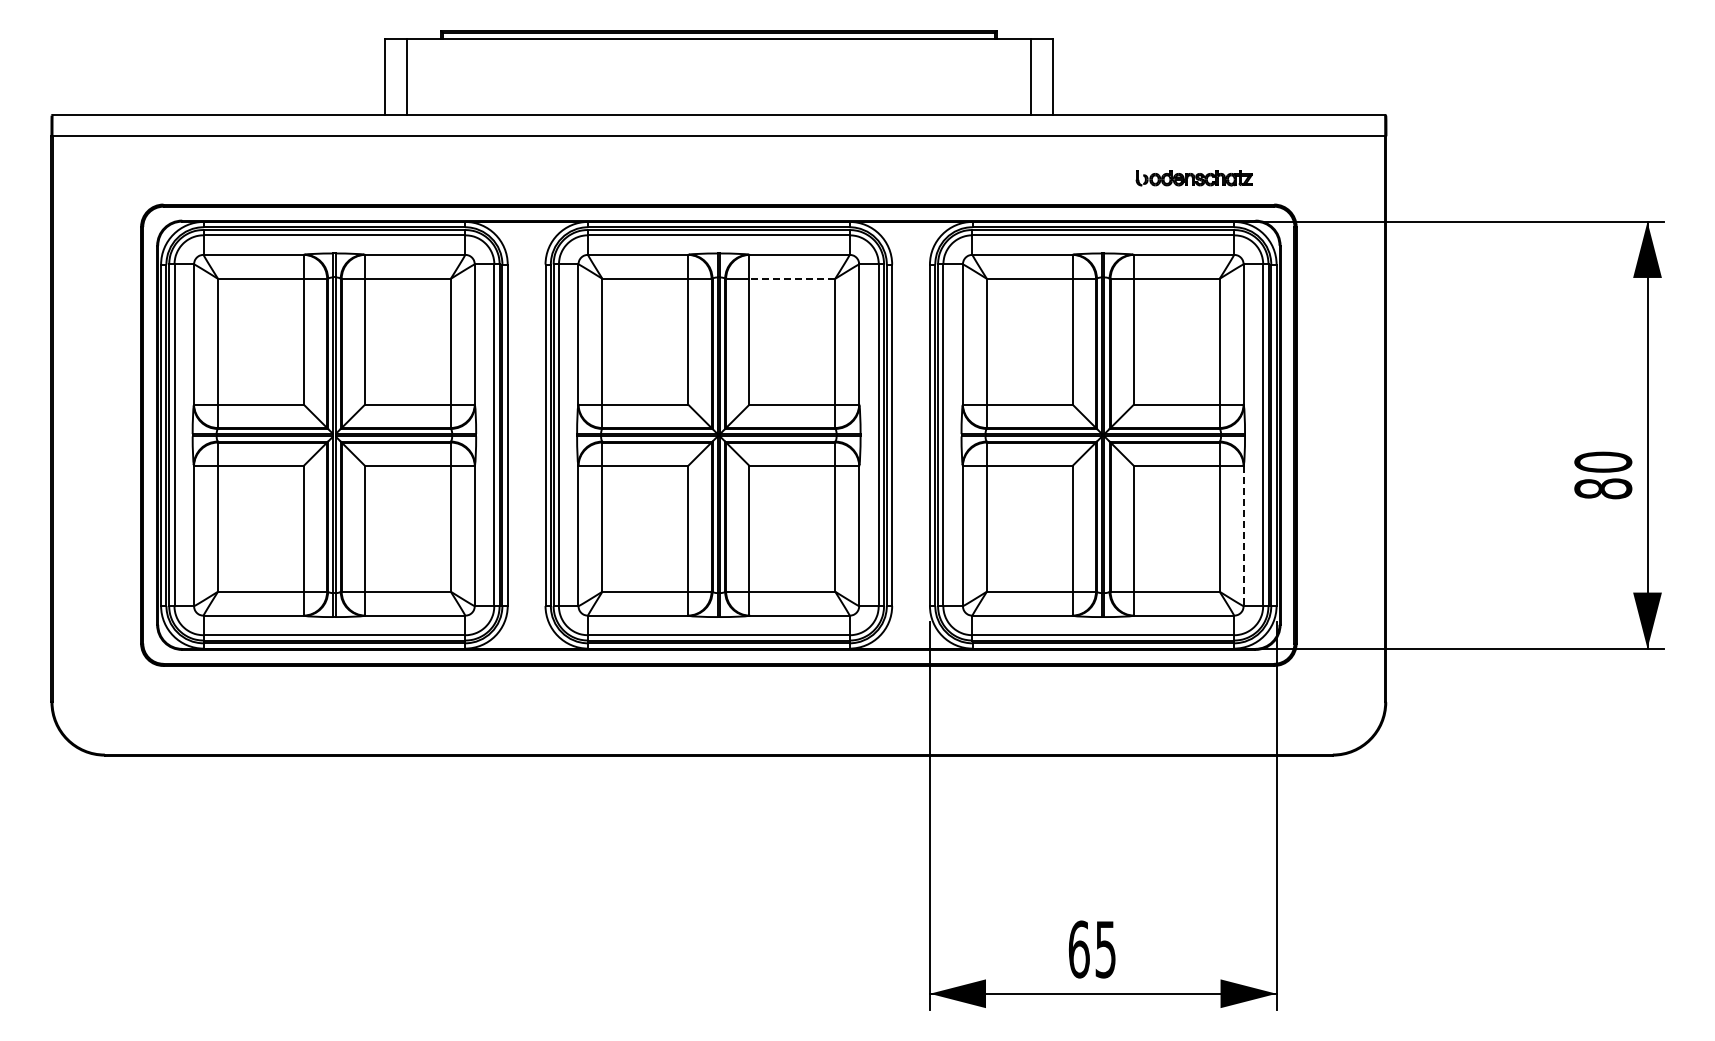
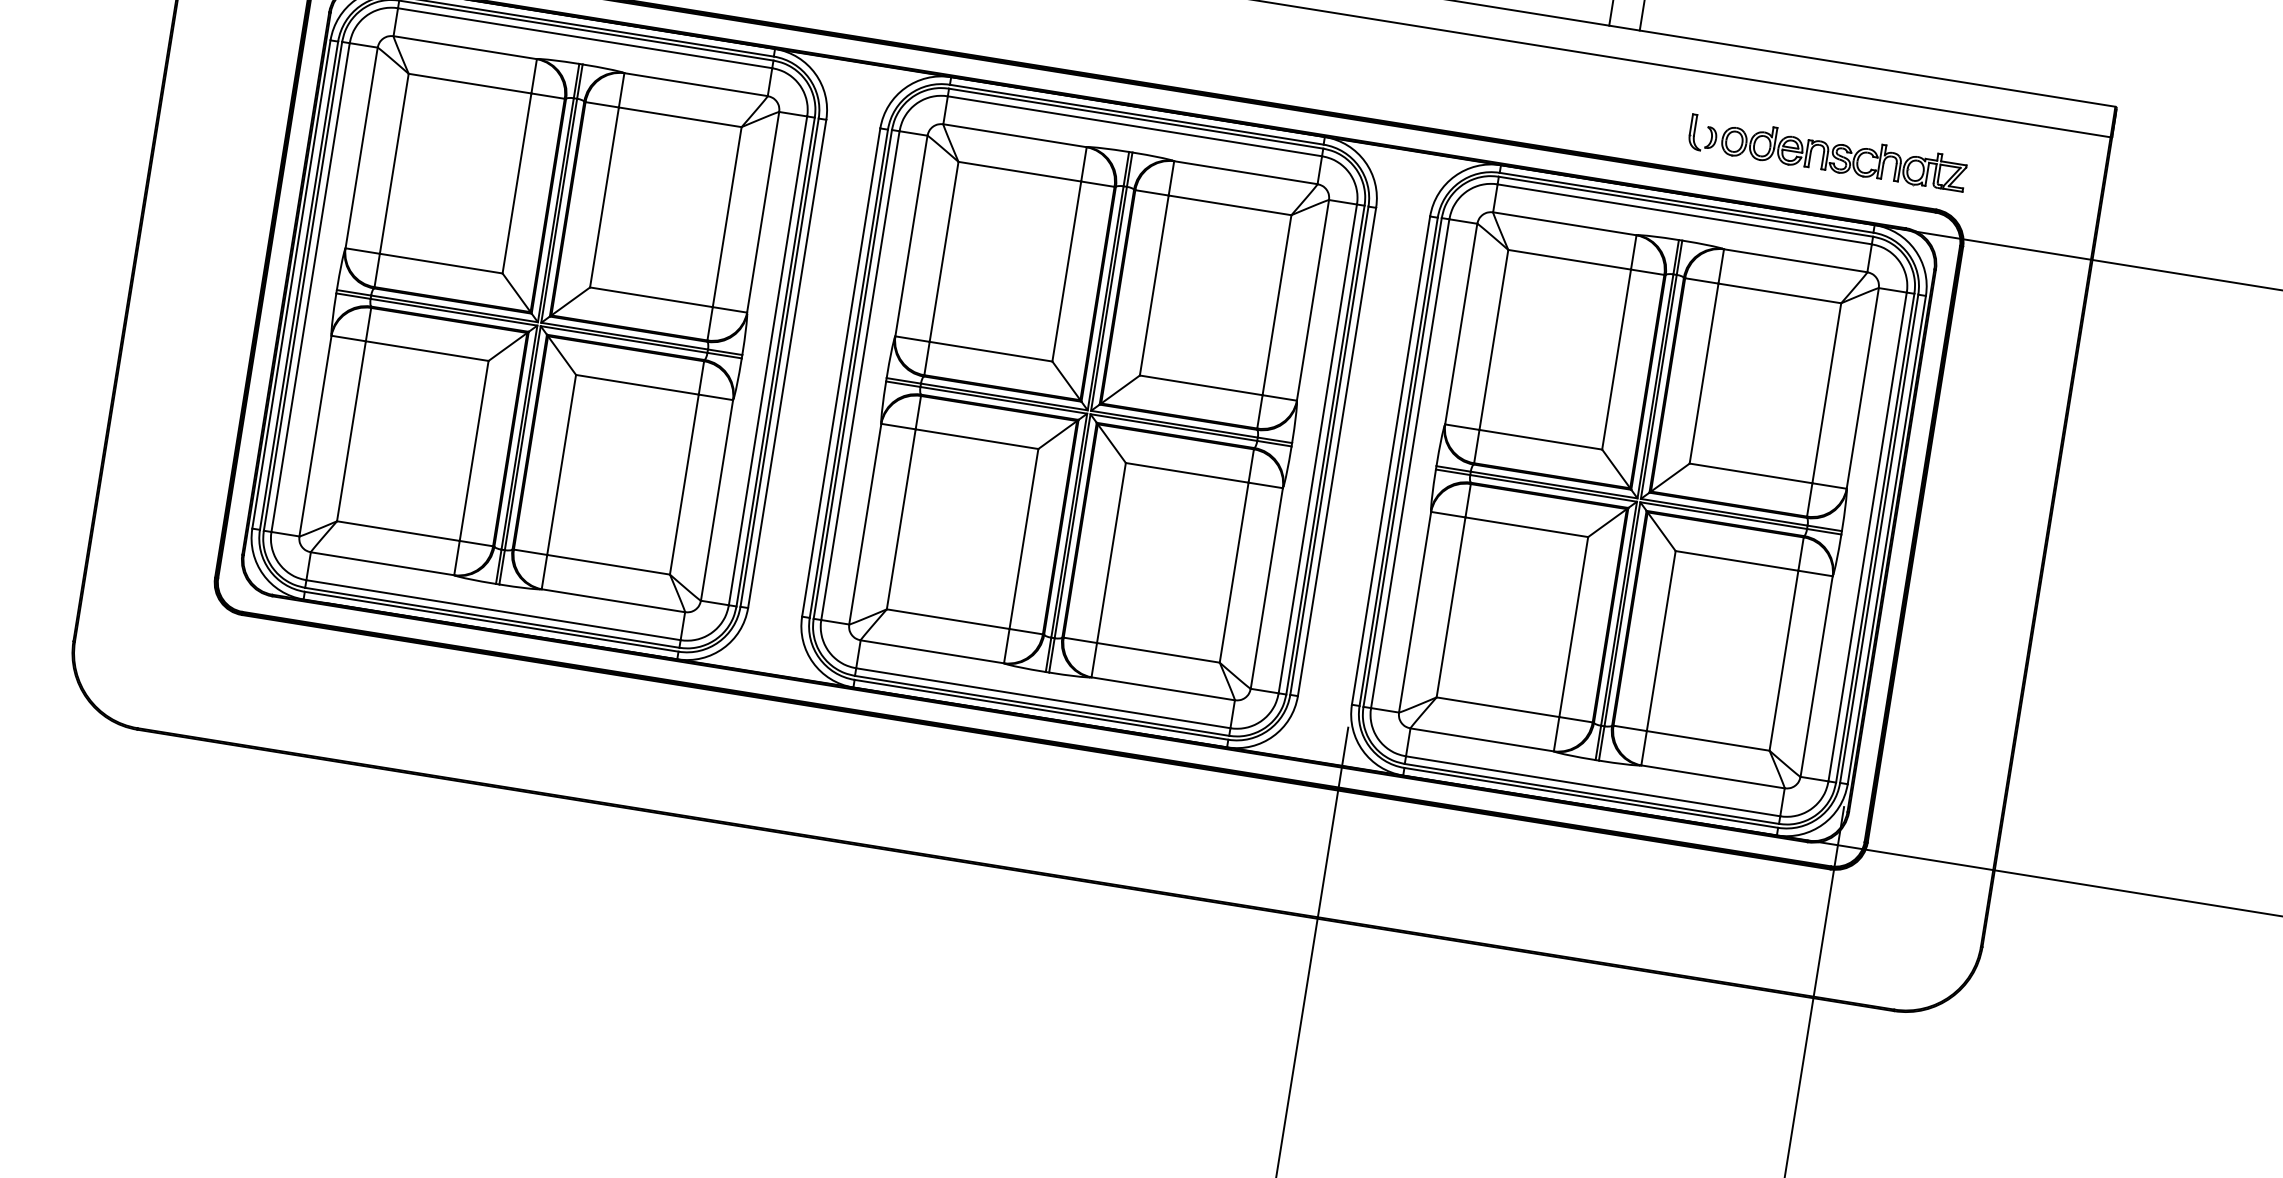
part: (1194, 178) -> (1828, 153), size x1.67
line: (792, 278) -> (1230, 204), dashed -> solid
line: (1243, 536) -> (1816, 677), dashed -> solid

